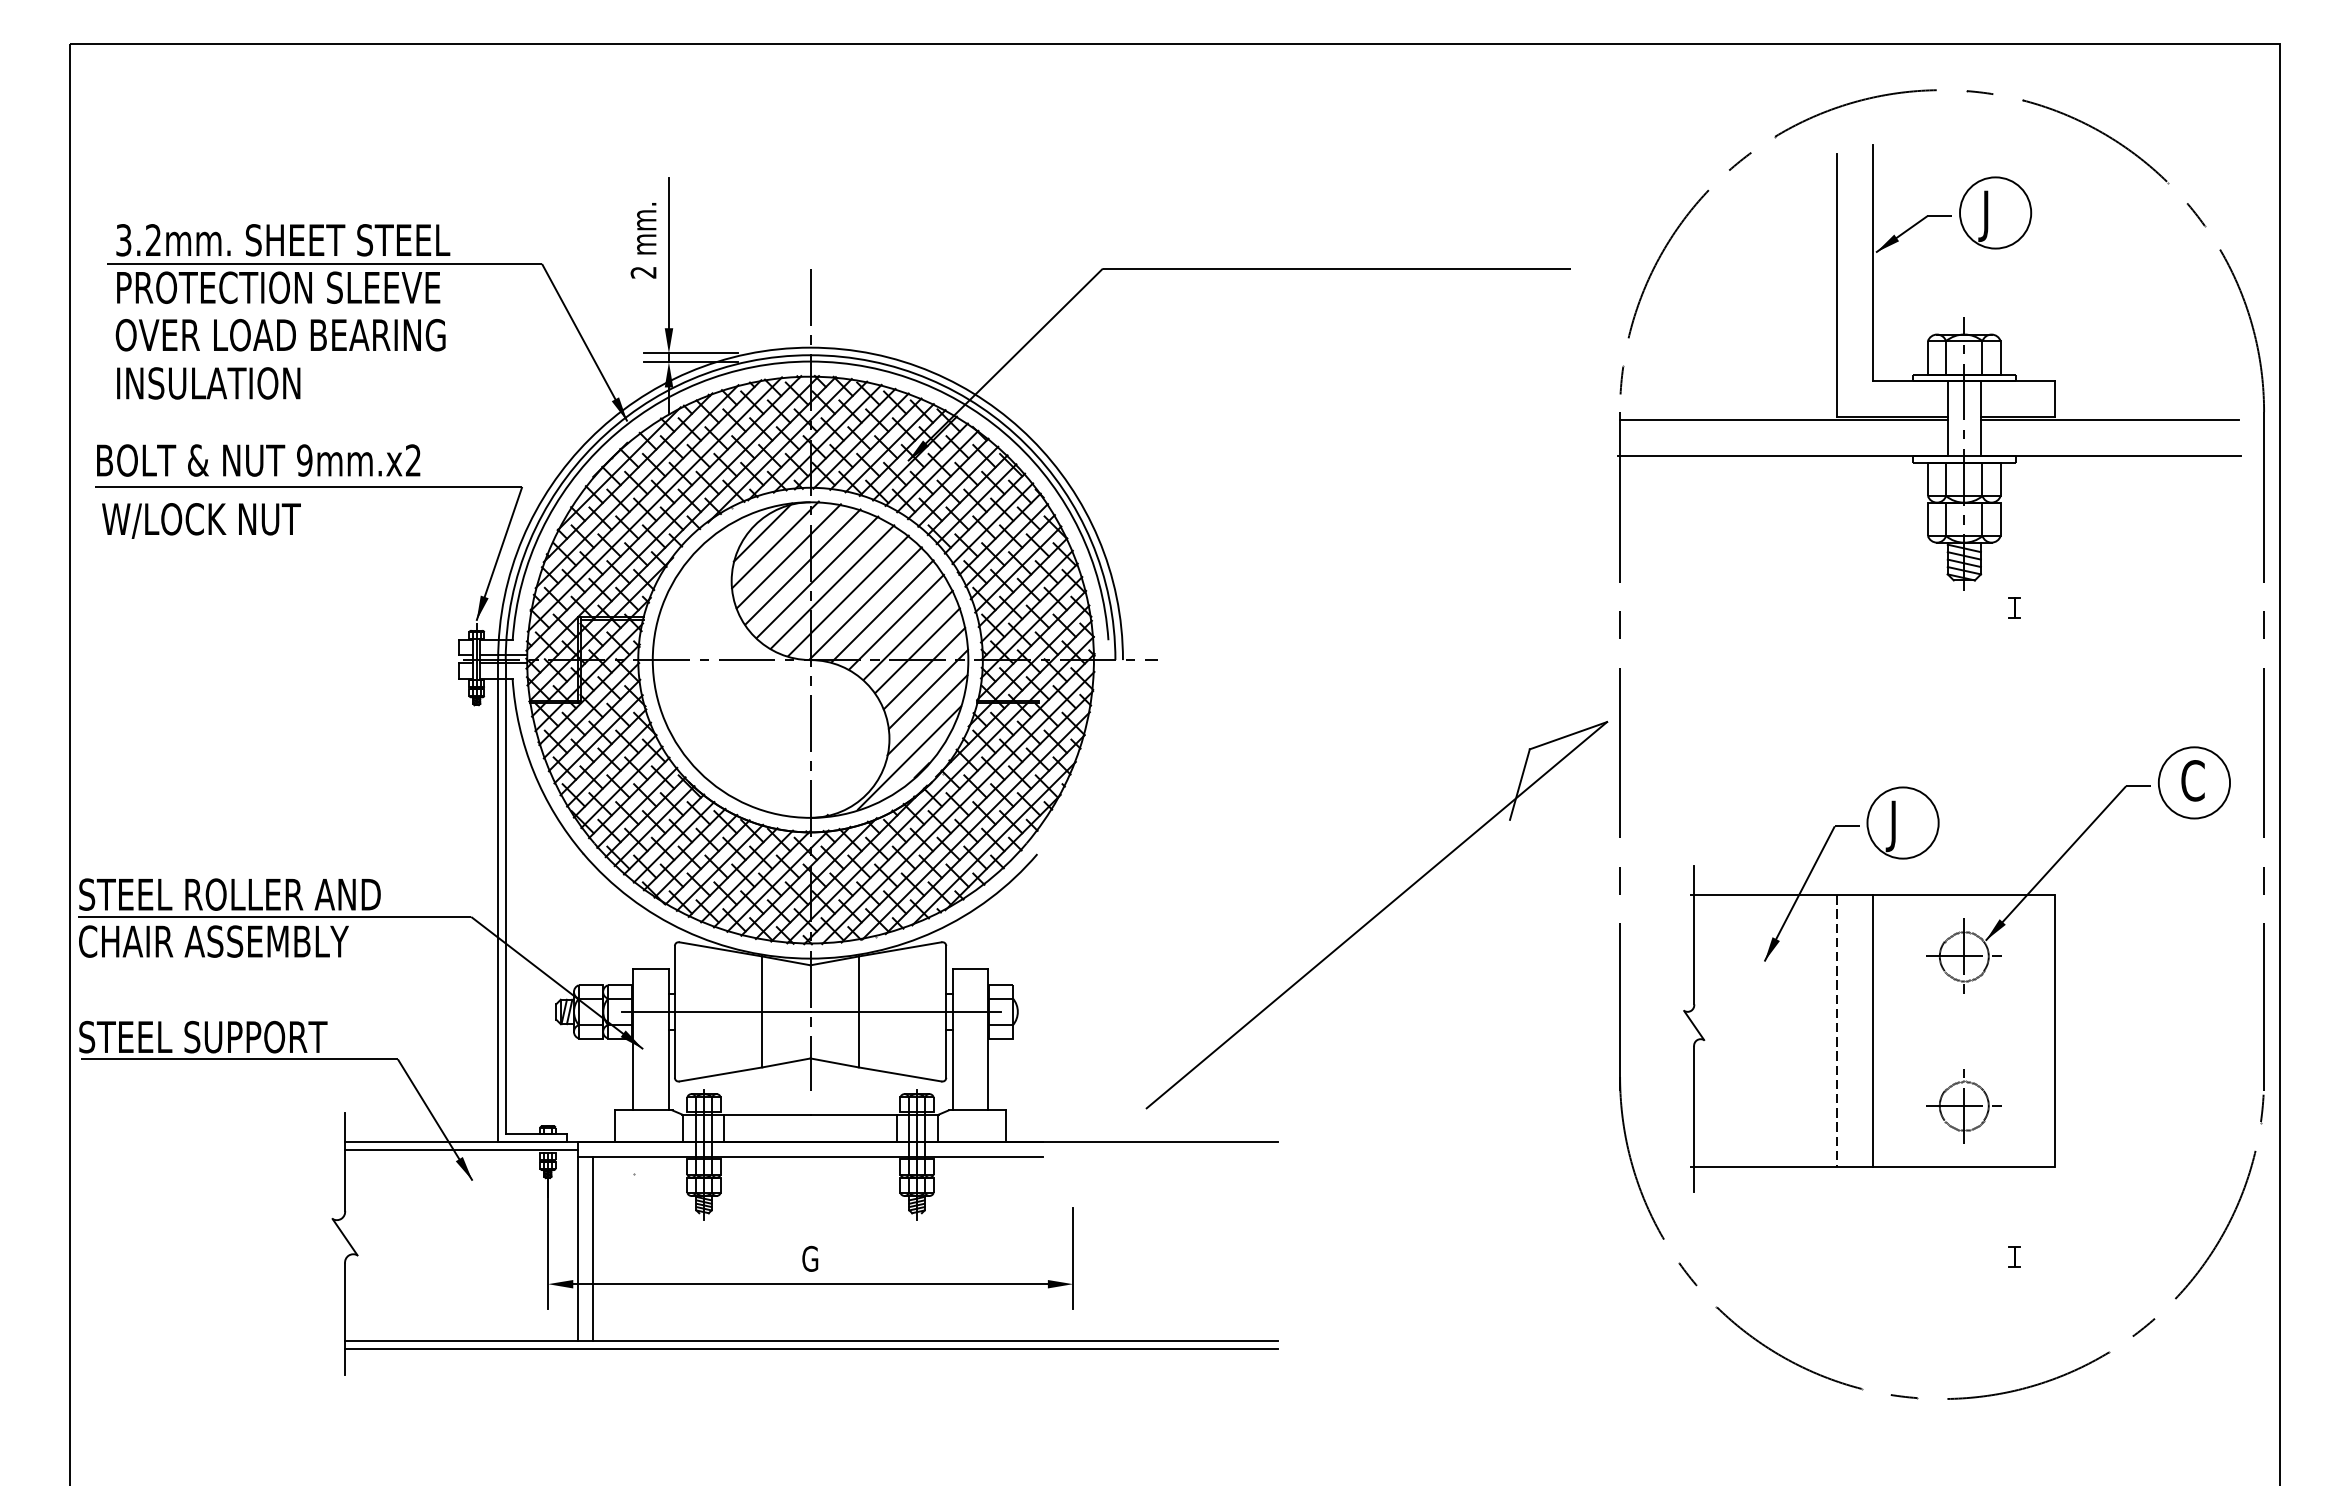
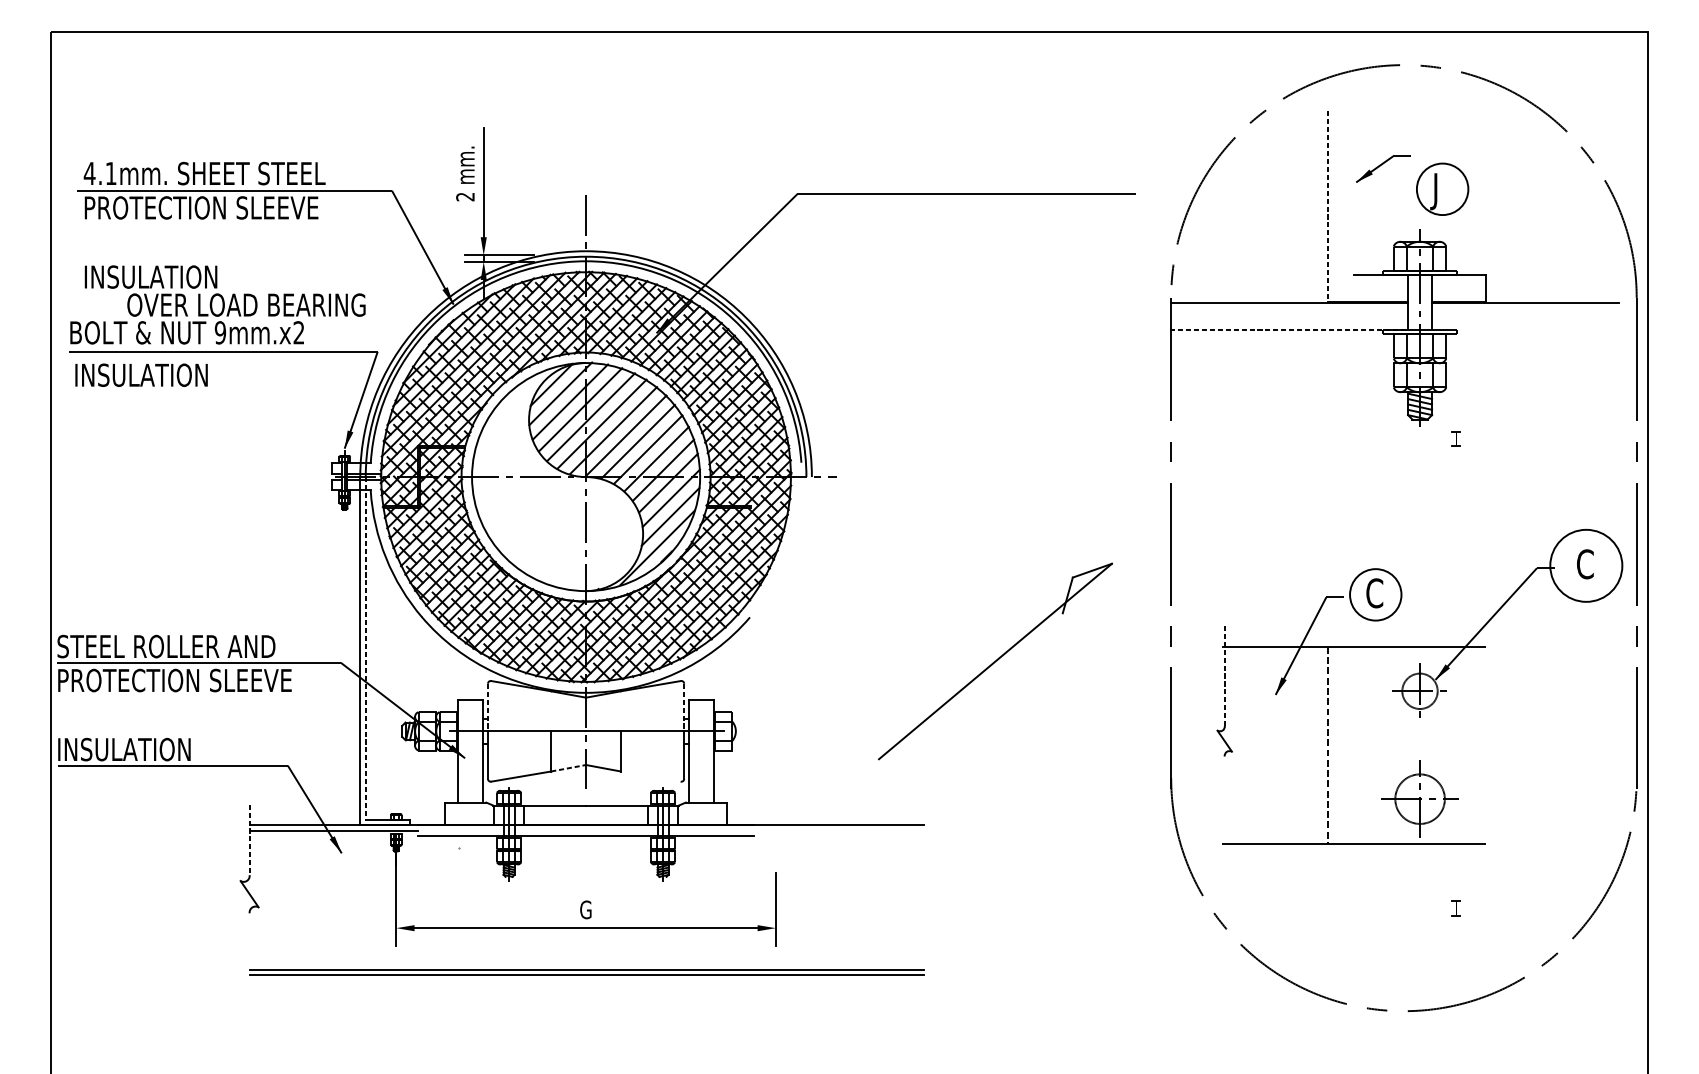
part: (1995, 212) -> (1442, 188), moved
text: (137, 240) -> (99, 173), 3.2mm. -> 4.1mm.
line: (1873, 262) -> (1354, 189), removed
line: (1837, 285) -> (1328, 206), solid -> dashed
text: (280, 335) -> (246, 305), moved
line: (1783, 456) -> (1289, 329), solid -> dashed
line: (2110, 456) -> (1525, 329), removed
text: (201, 520) -> (145, 376), W/LOCK NUT -> INSULATION
circle: (2194, 782) -> (1586, 565), size x1.4
text: (1899, 826) -> (1373, 597), J -> C
line: (505, 897) -> (365, 648), solid -> dashed
part: (1376, 915) -> (995, 661), size x0.7
line: (1694, 935) -> (1224, 676), solid -> dashed
text: (241, 941) -> (174, 680), CHAIR ASSEMBLY -> PROTECTION SLEEVE
line: (674, 978) -> (487, 707), solid -> dashed
line: (946, 978) -> (684, 707), solid -> dashed
line: (762, 983) -> (551, 710), removed
line: (858, 983) -> (620, 710), removed
line: (1873, 1031) -> (1354, 745), removed
line: (2055, 1031) -> (1485, 745), removed
text: (203, 1036) -> (147, 749), STEEL SUPPORT -> INSULATION
line: (786, 1062) -> (568, 767), solid -> dashed
line: (899, 1074) -> (650, 776), removed
part: (1963, 1106) -> (1419, 799), size x1.4
line: (1694, 1118) -> (1224, 808), removed
line: (345, 1161) -> (249, 839), solid -> dashed
line: (577, 1241) -> (417, 897), removed
line: (593, 1249) -> (429, 903), removed
line: (345, 1318) -> (249, 952), removed

